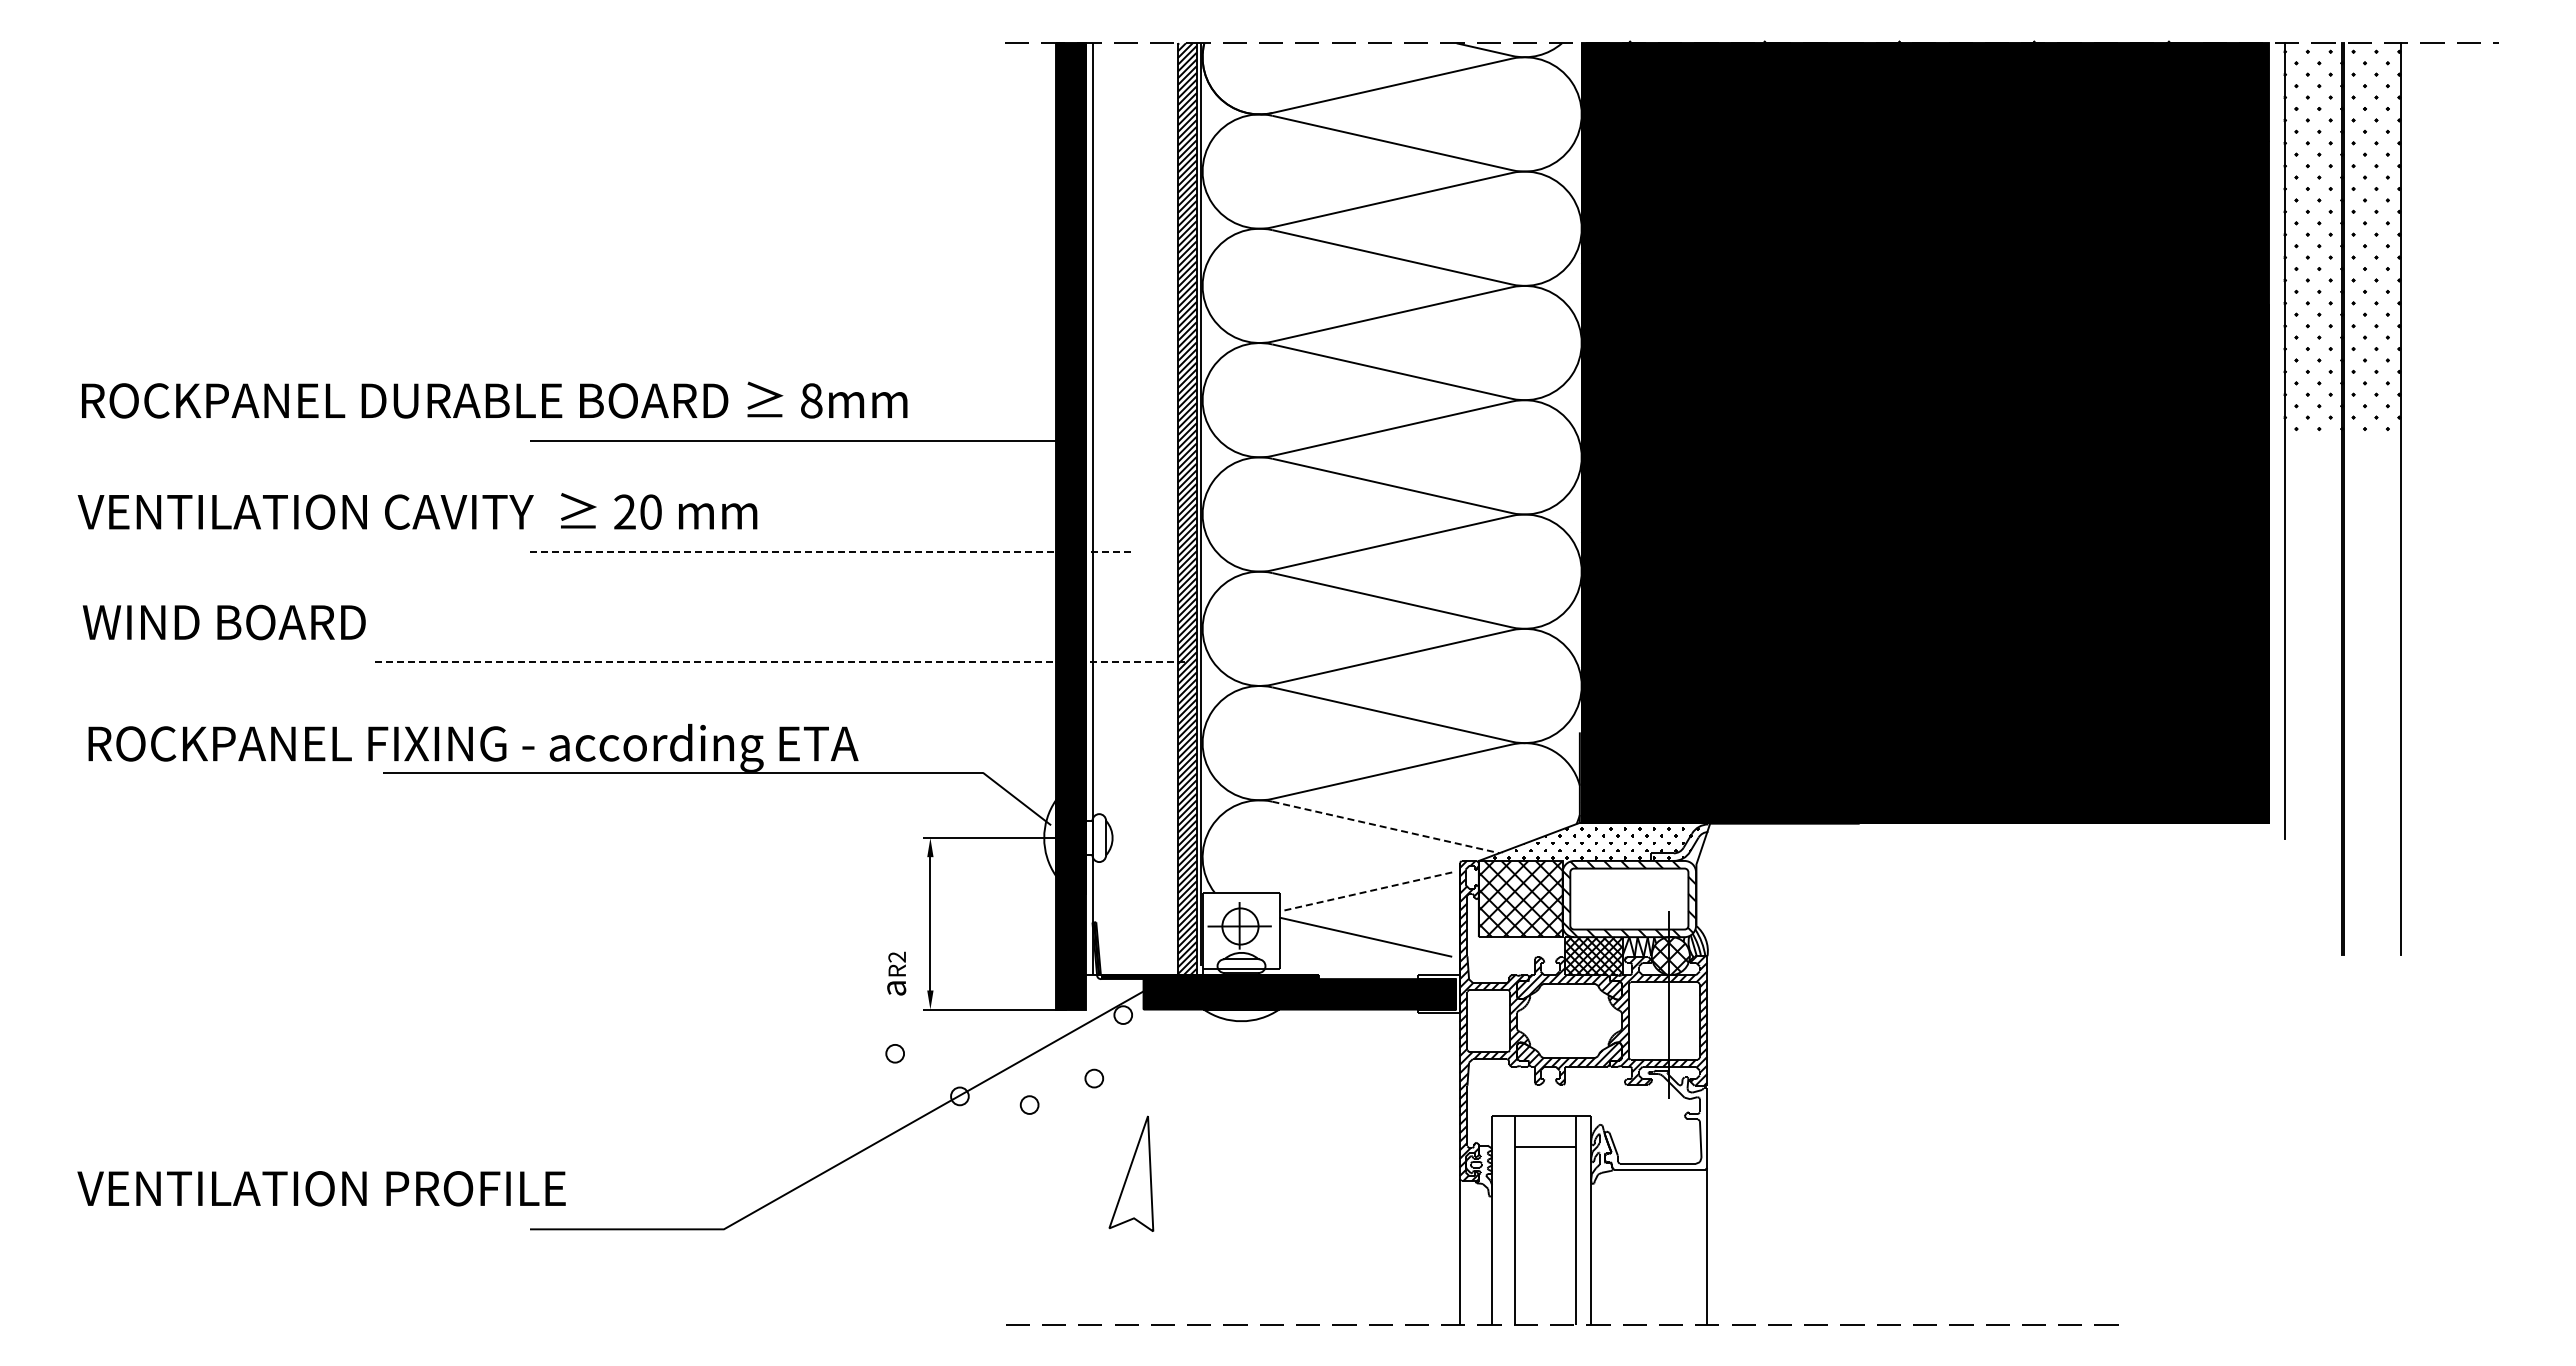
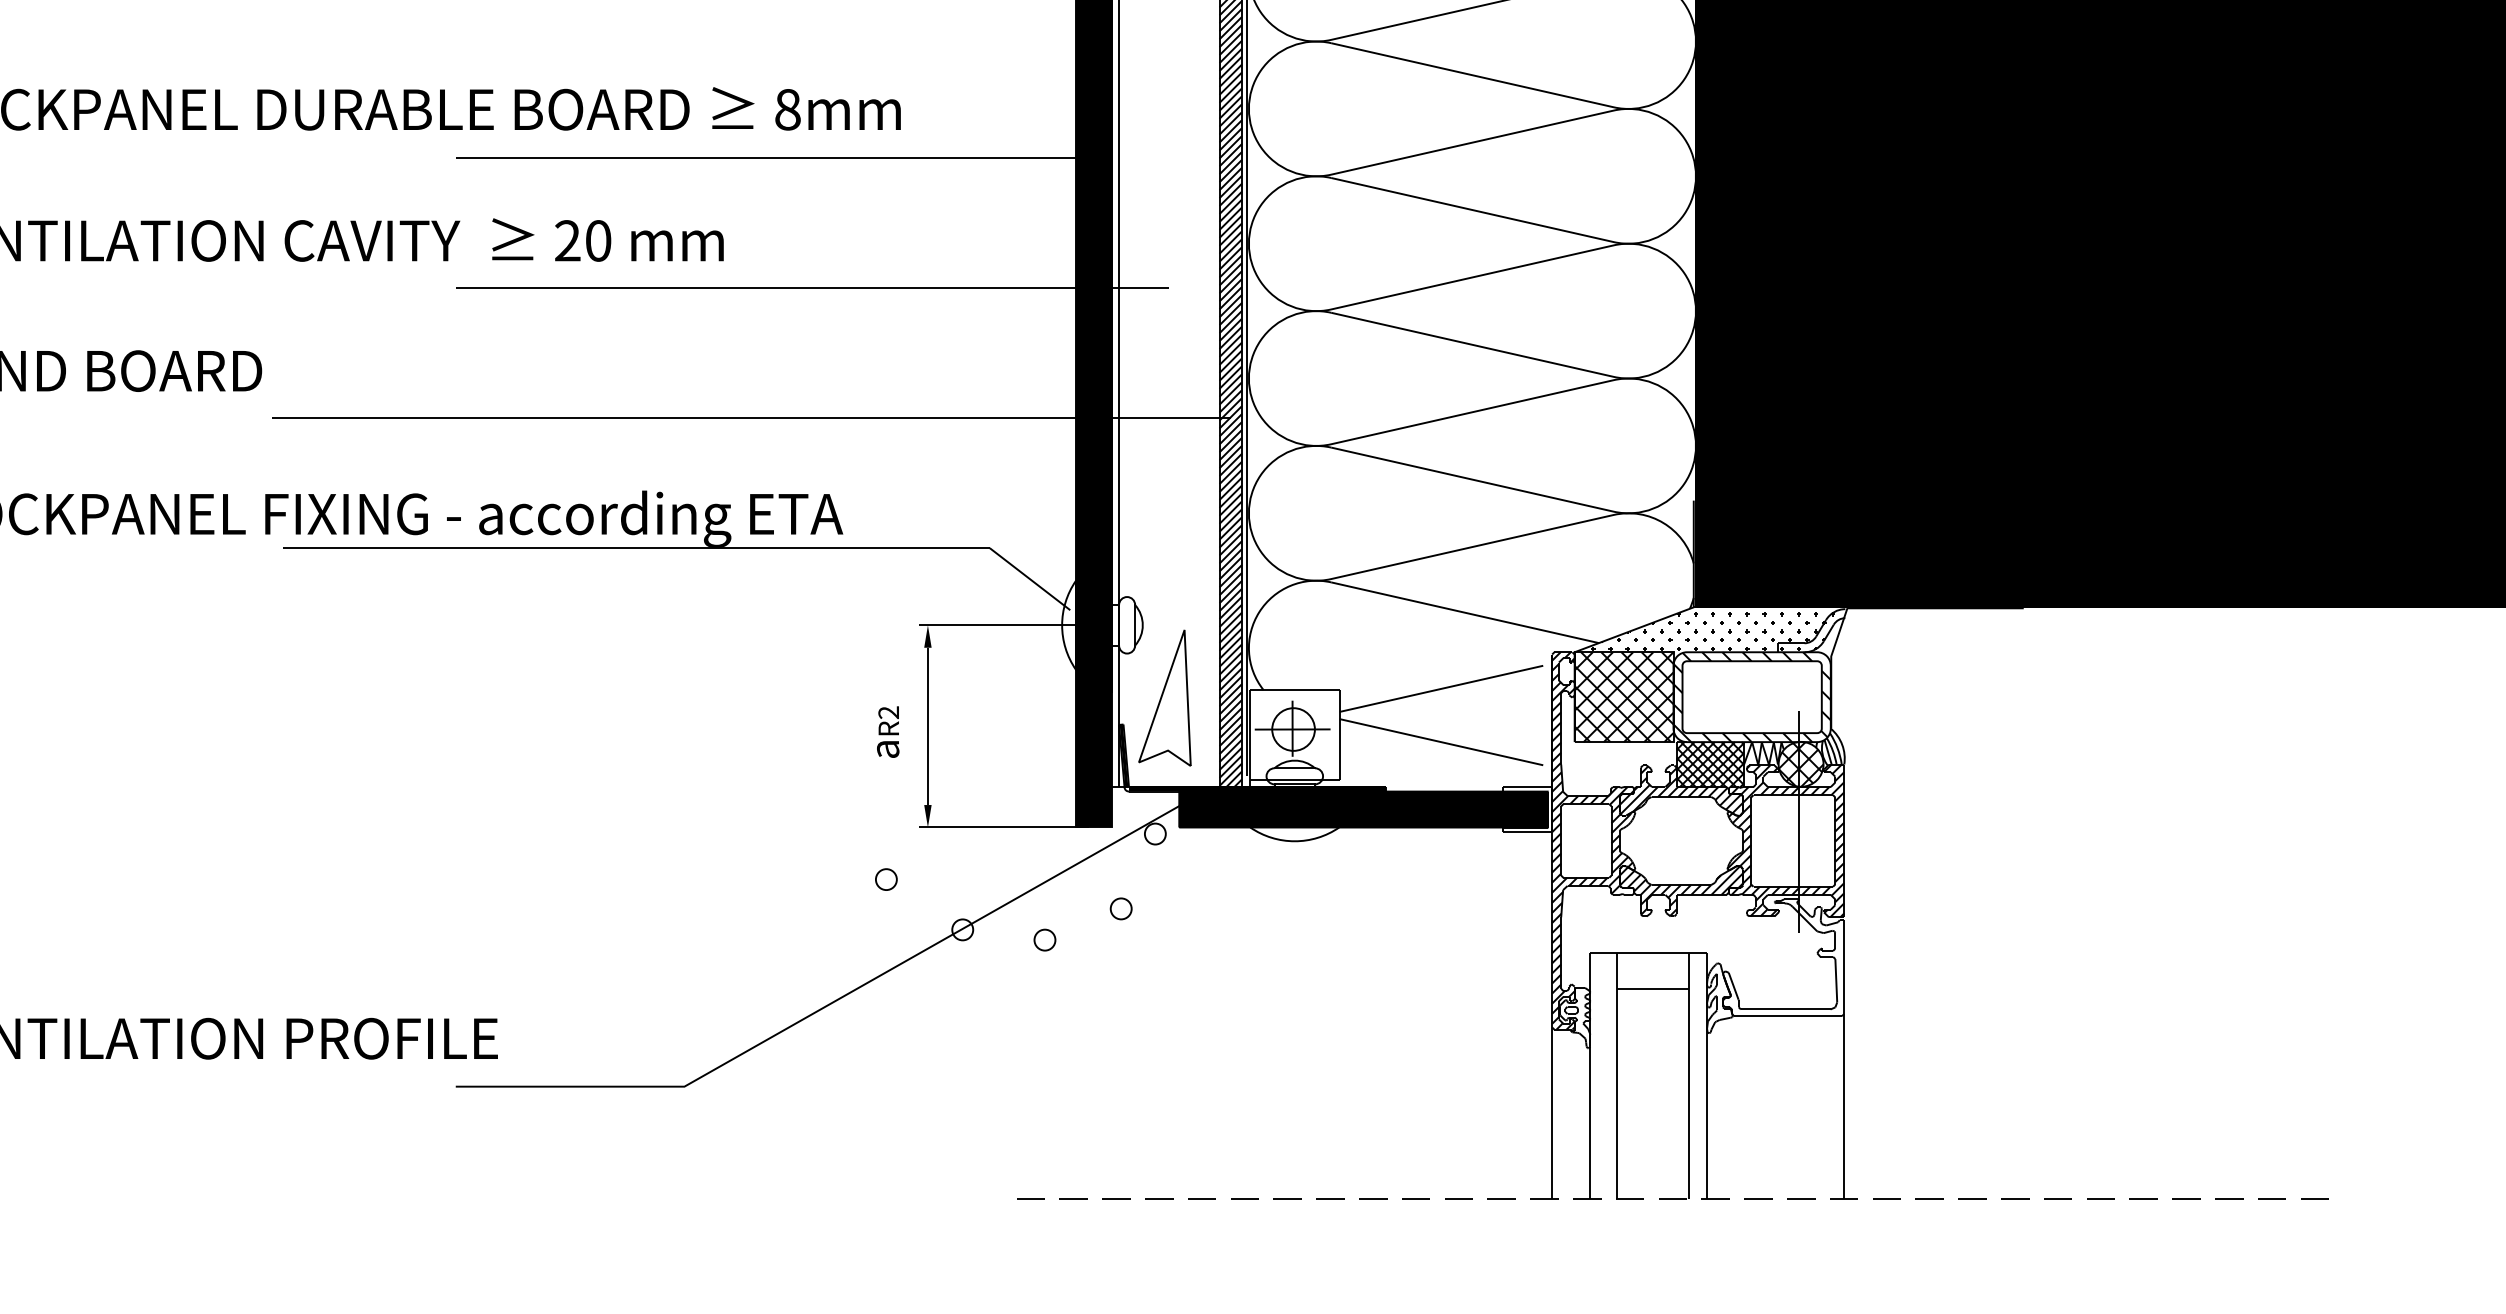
line: (832, 551) -> (812, 287), dashed -> solid
line: (781, 662) -> (752, 418), dashed -> solid
line: (1386, 827) -> (1465, 612), dashed -> solid
line: (1365, 892) -> (1440, 689), dashed -> solid
text: (896, 973) -> (887, 731), moved
part: (1131, 1173) -> (1165, 697), moved

